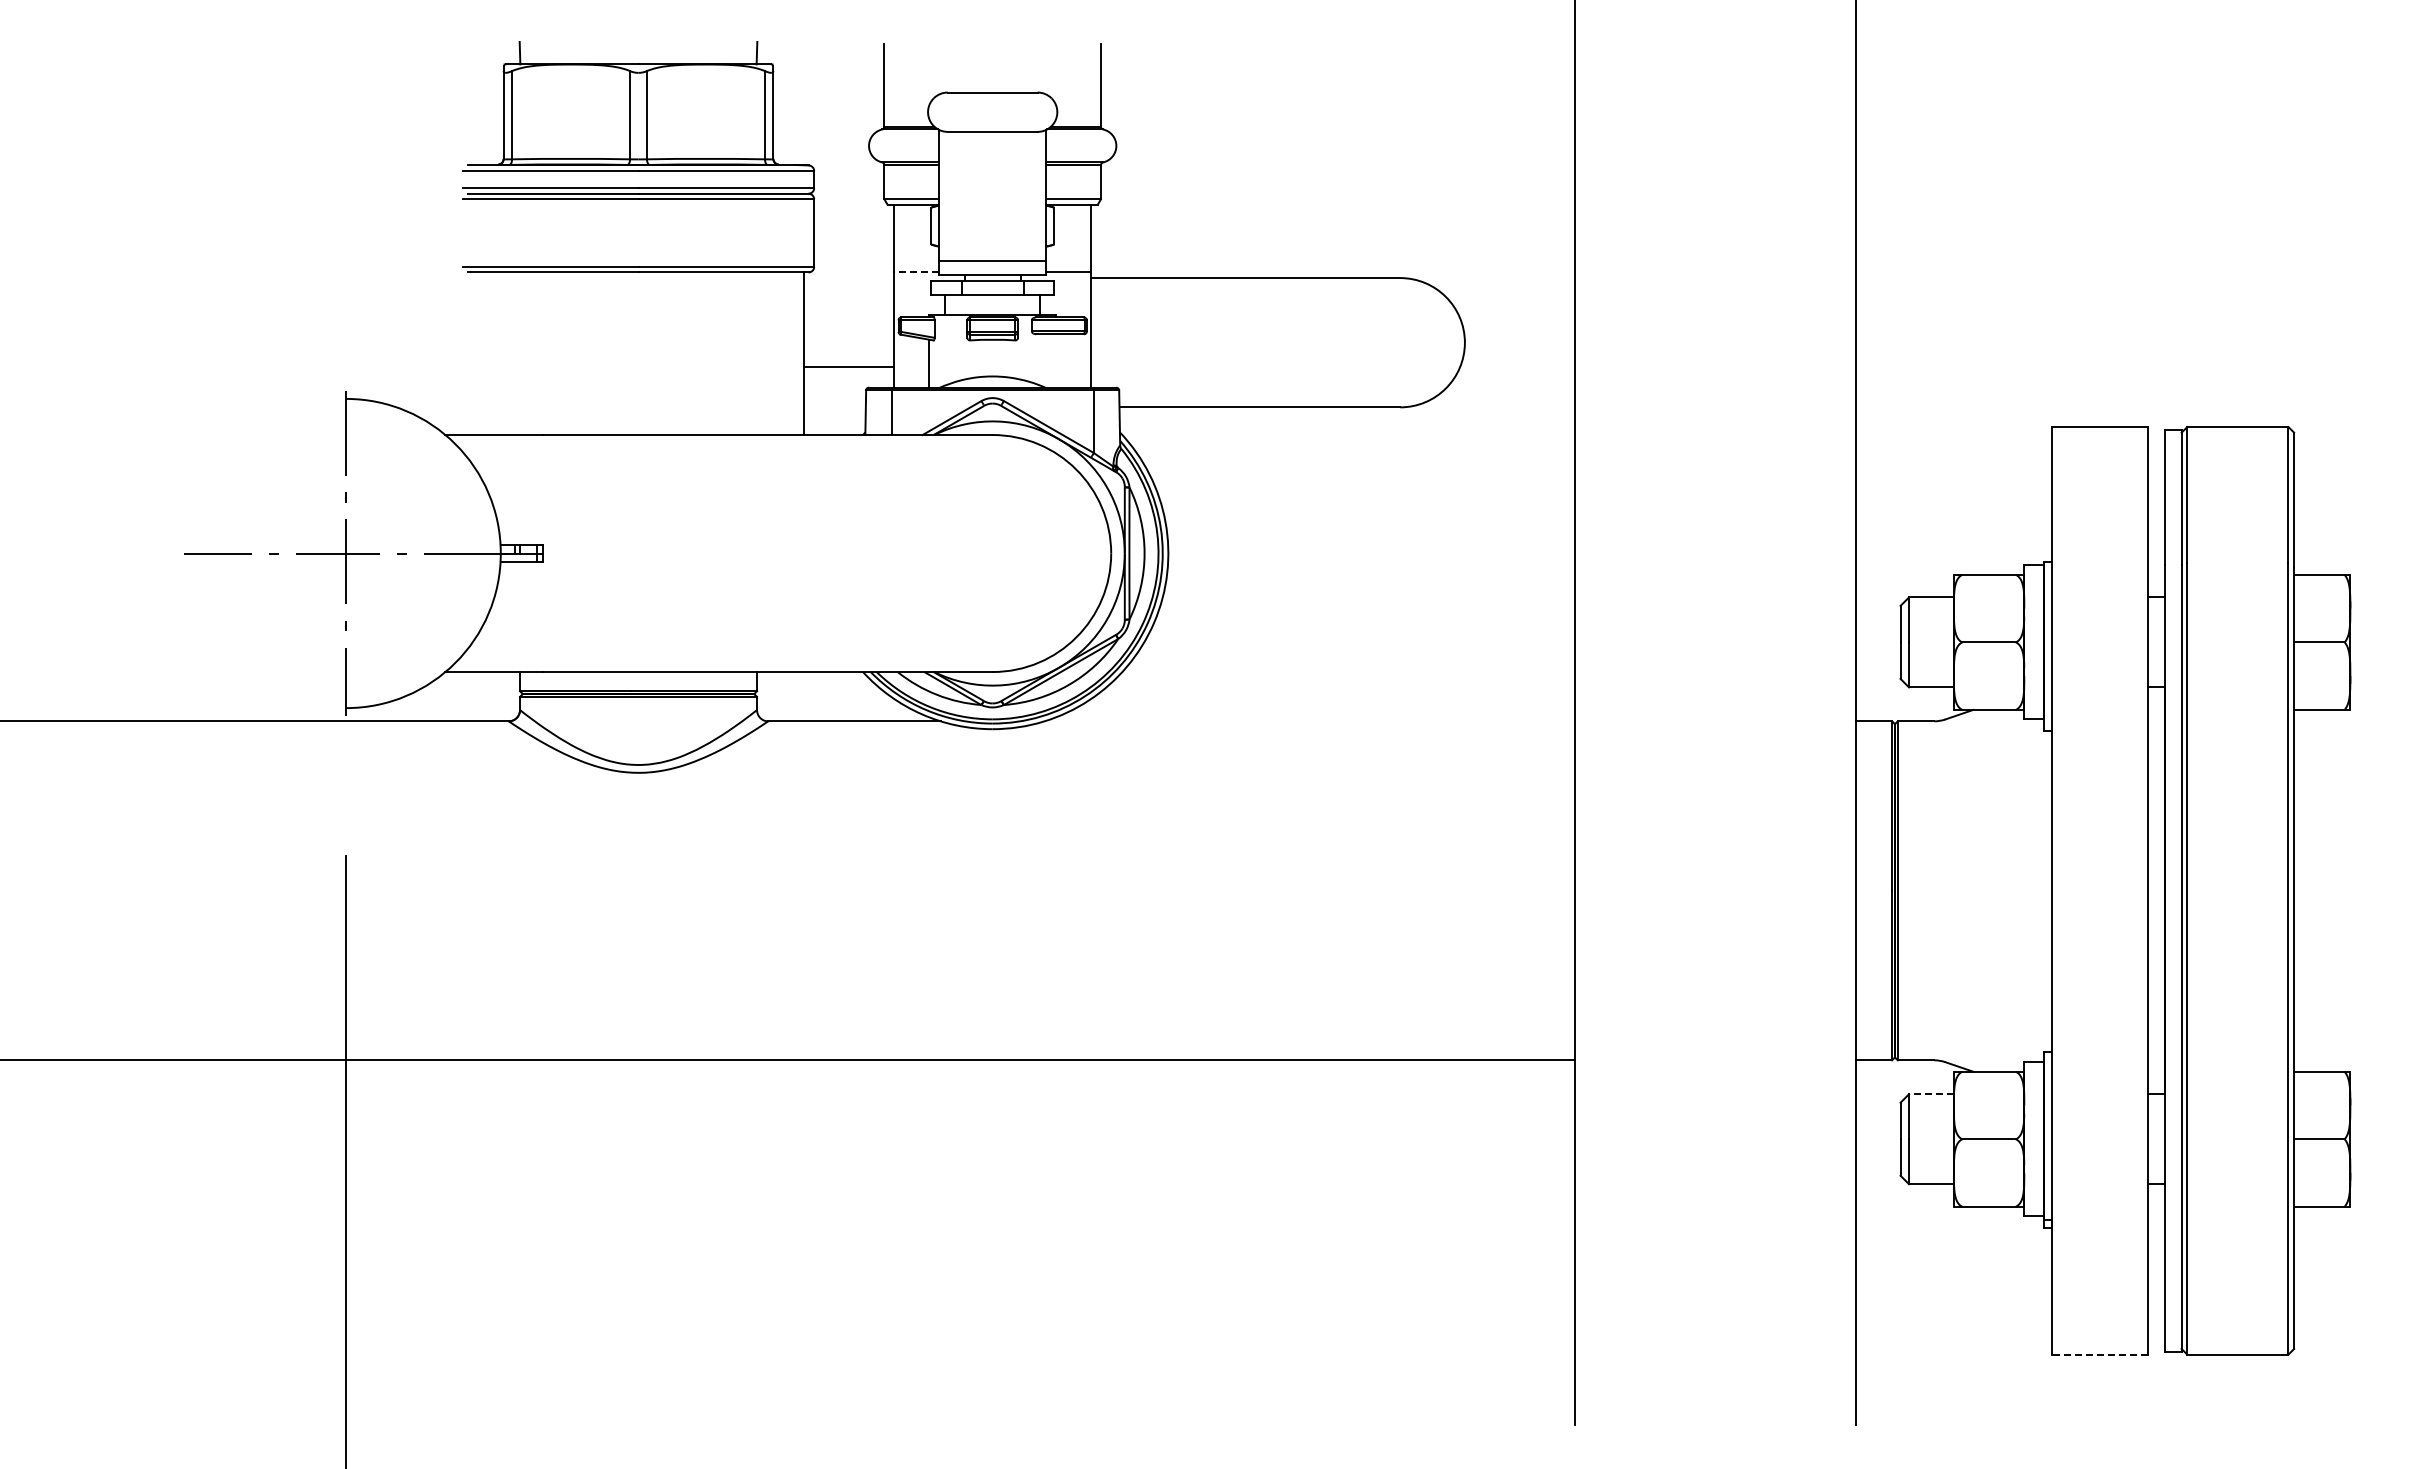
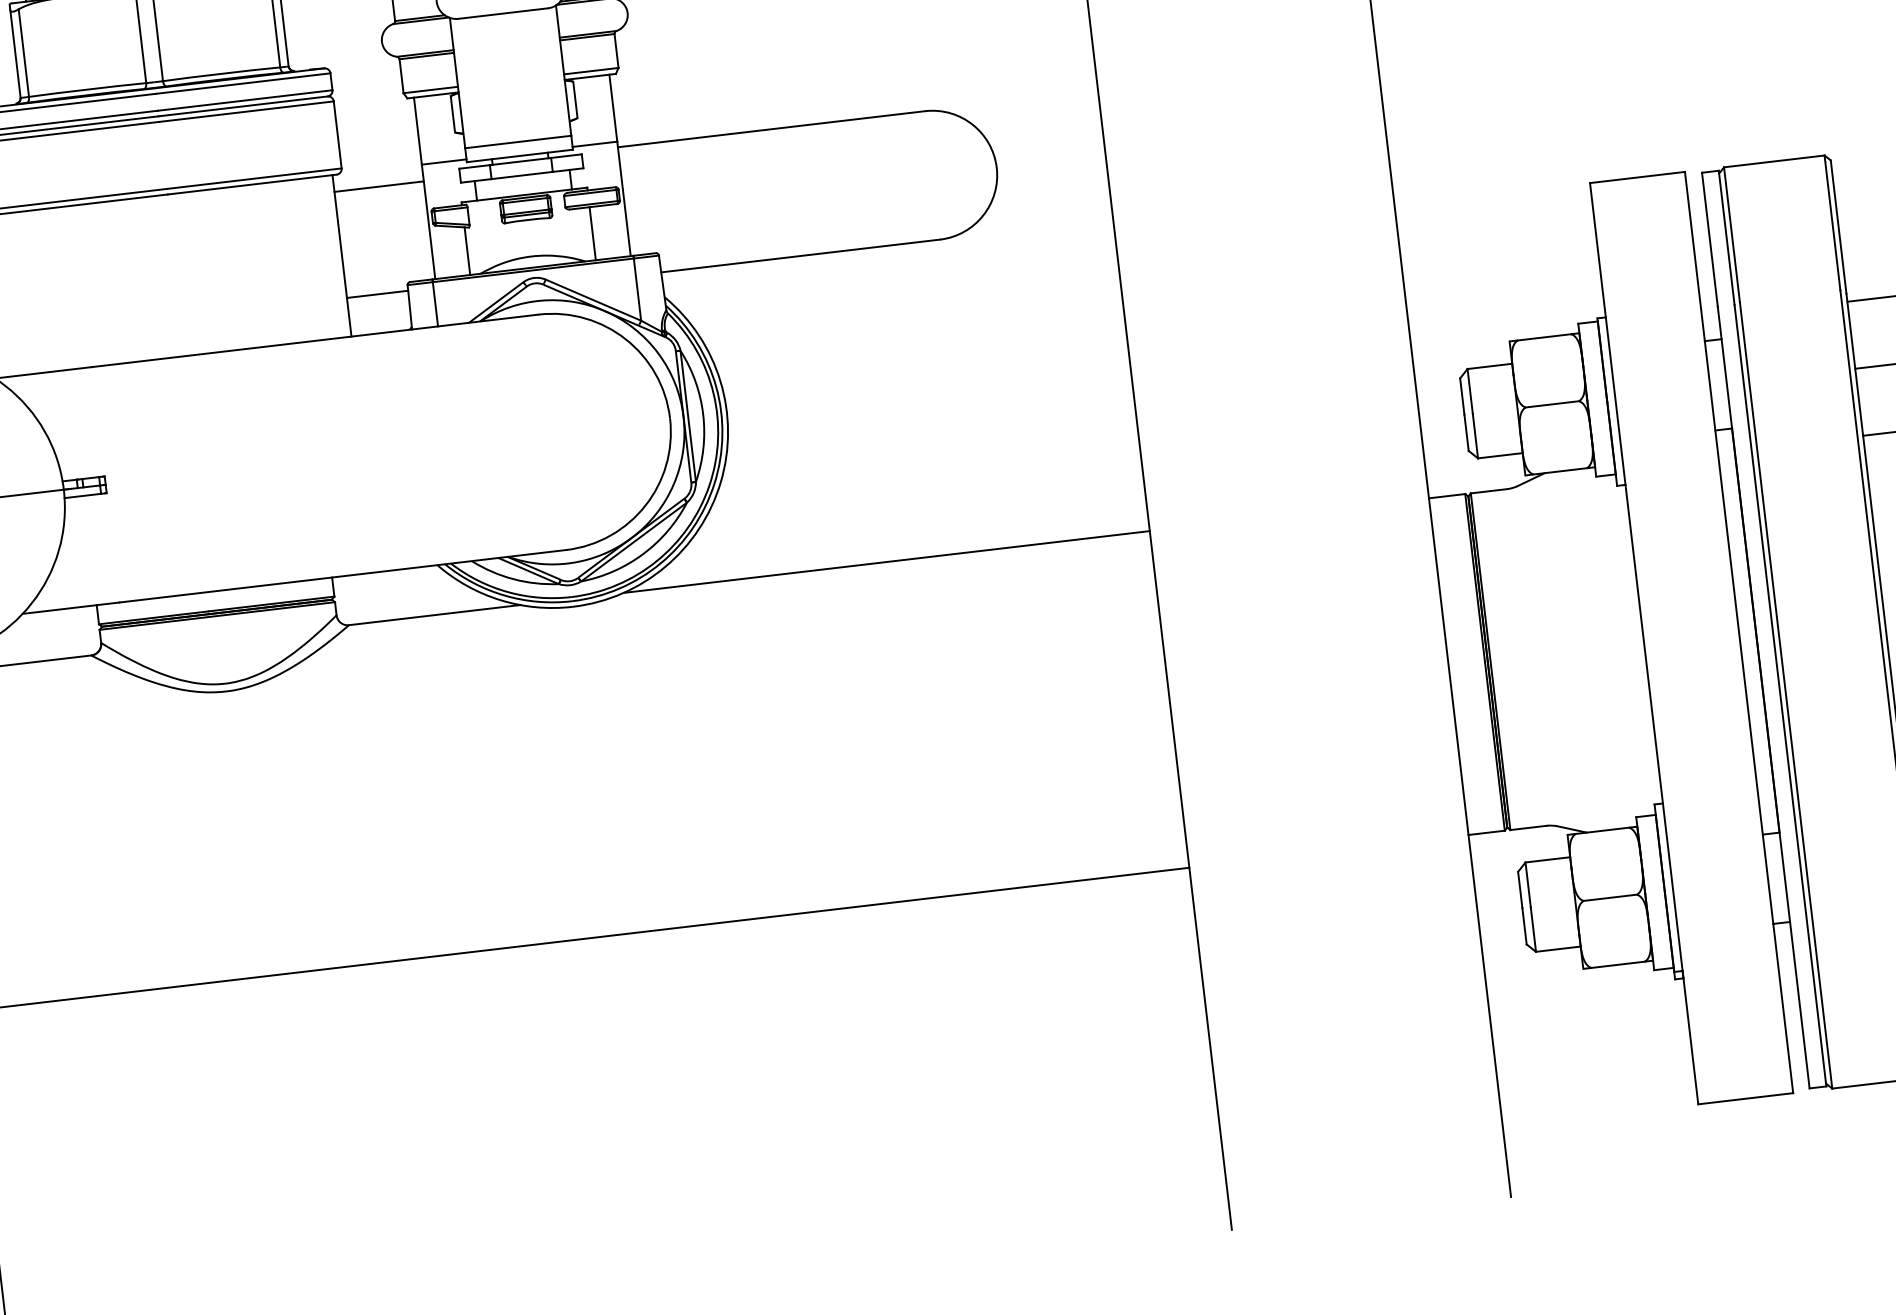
line: (916, 272) -> (443, 162), dashed -> solid
line: (1055, 360) -> (592, 233), added
line: (849, 367) -> (379, 186), moved
line: (835, 396) -> (377, 294), added
line: (1309, 721) -> (886, 562), added
line: (1931, 1094) -> (1547, 860), dashed -> solid
line: (2100, 1354) -> (1746, 1098), dashed -> solid

